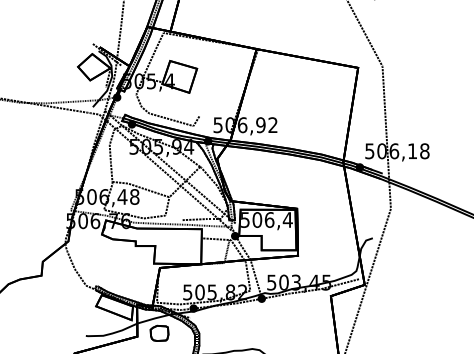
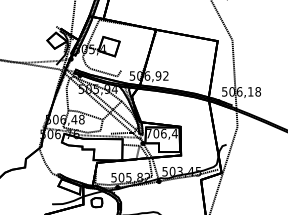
text: (244, 219) -> (148, 133), 506,4 -> 706,4

